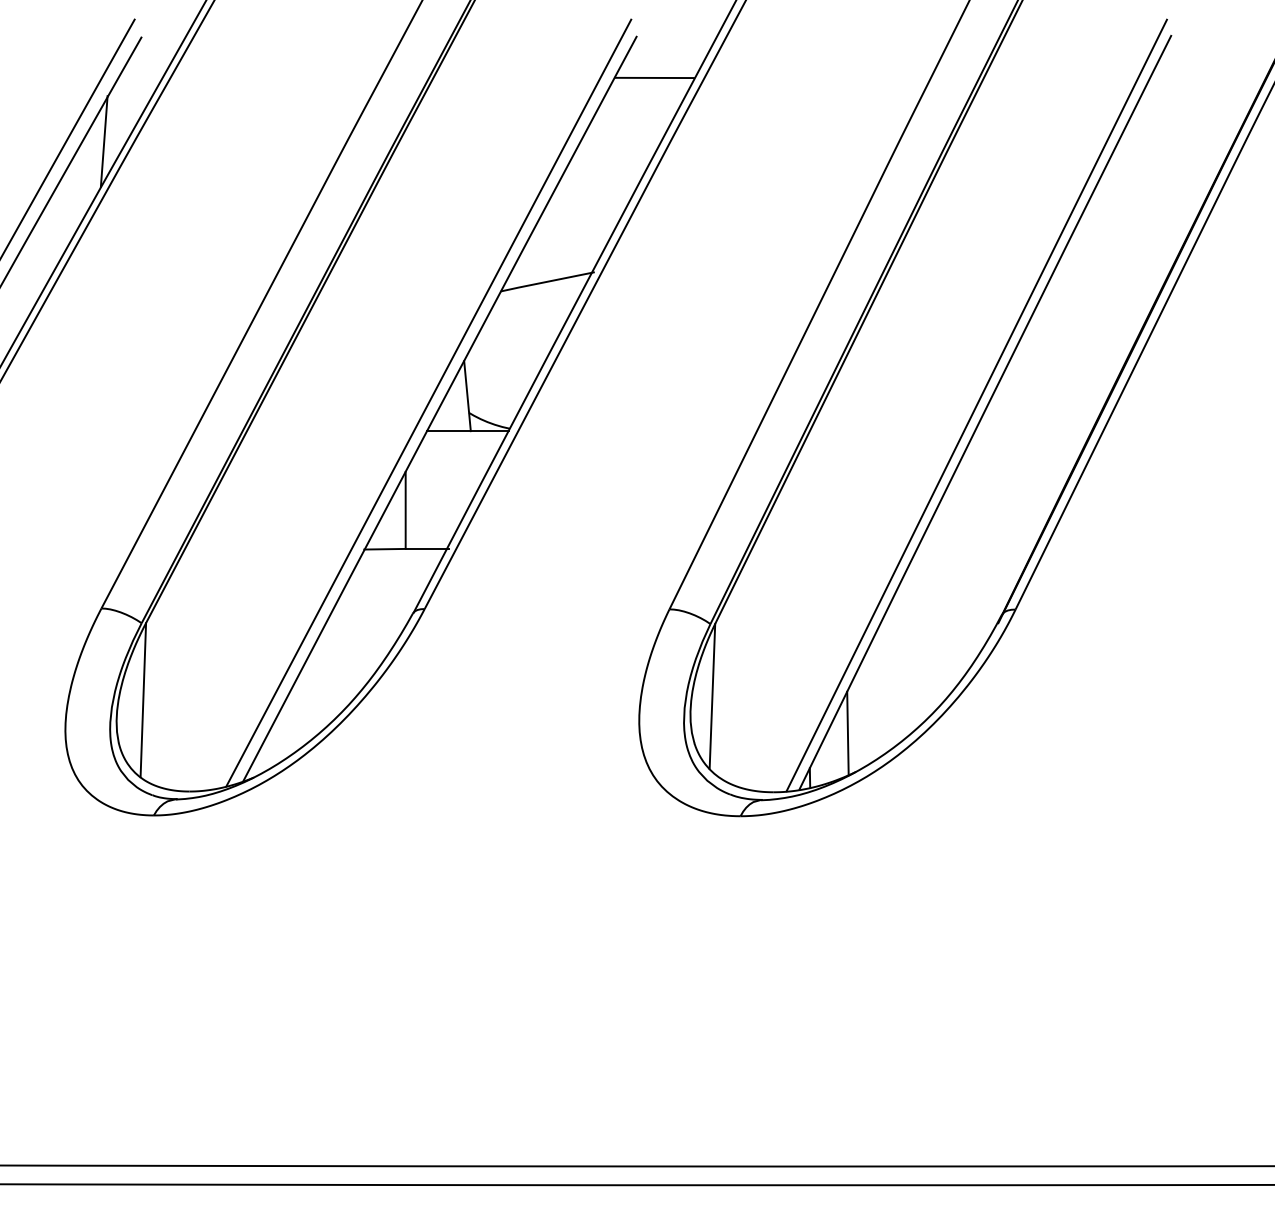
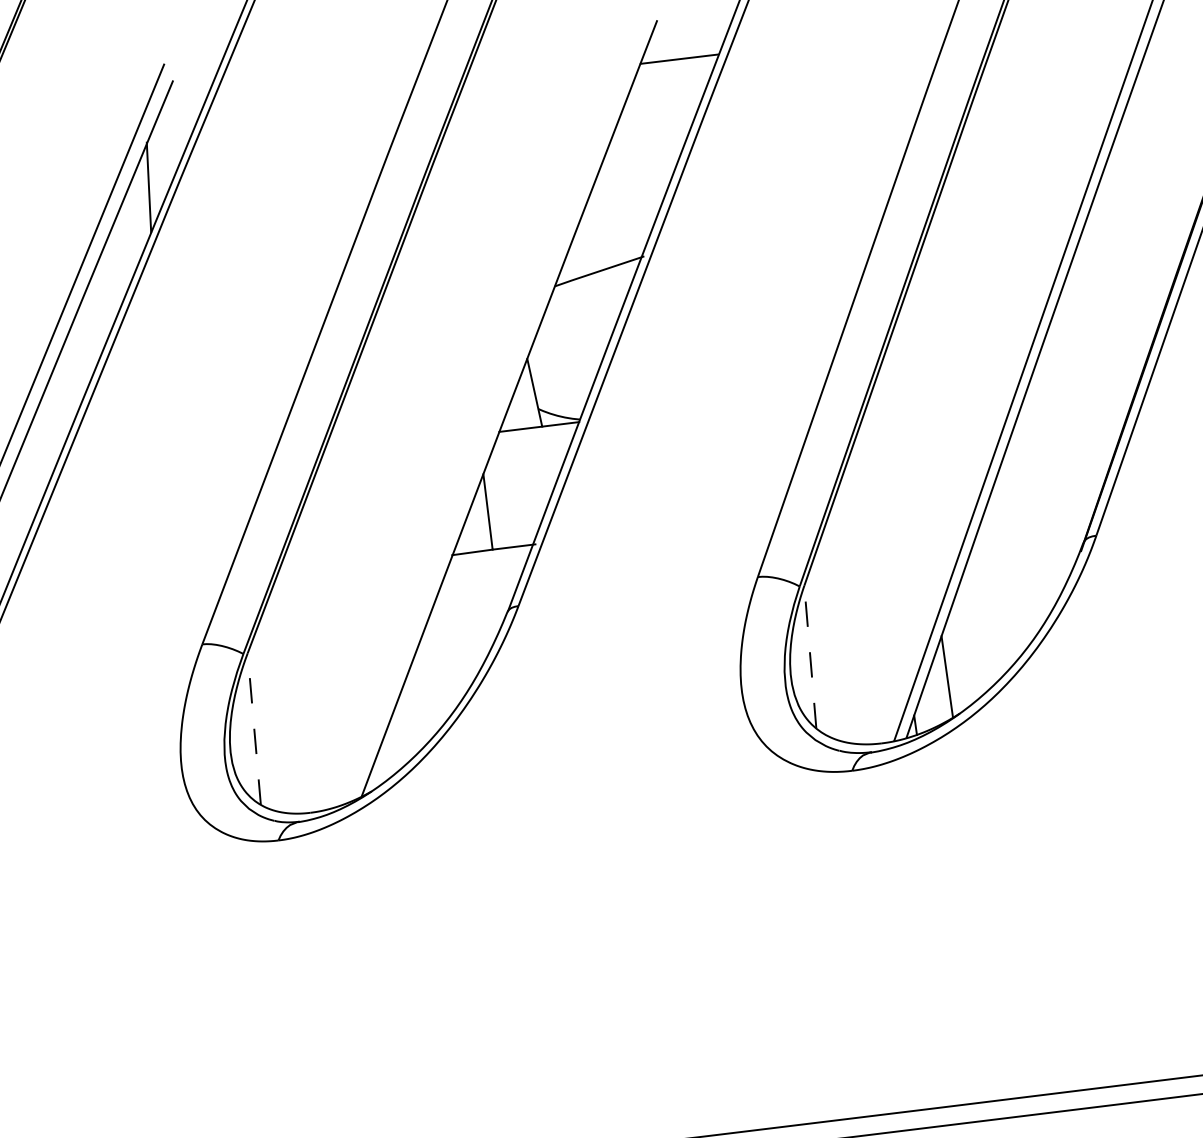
line: (428, 402) -> (497, 403), removed
line: (712, 696) -> (810, 657), solid -> dashed
line: (143, 699) -> (254, 728), solid -> dashed

